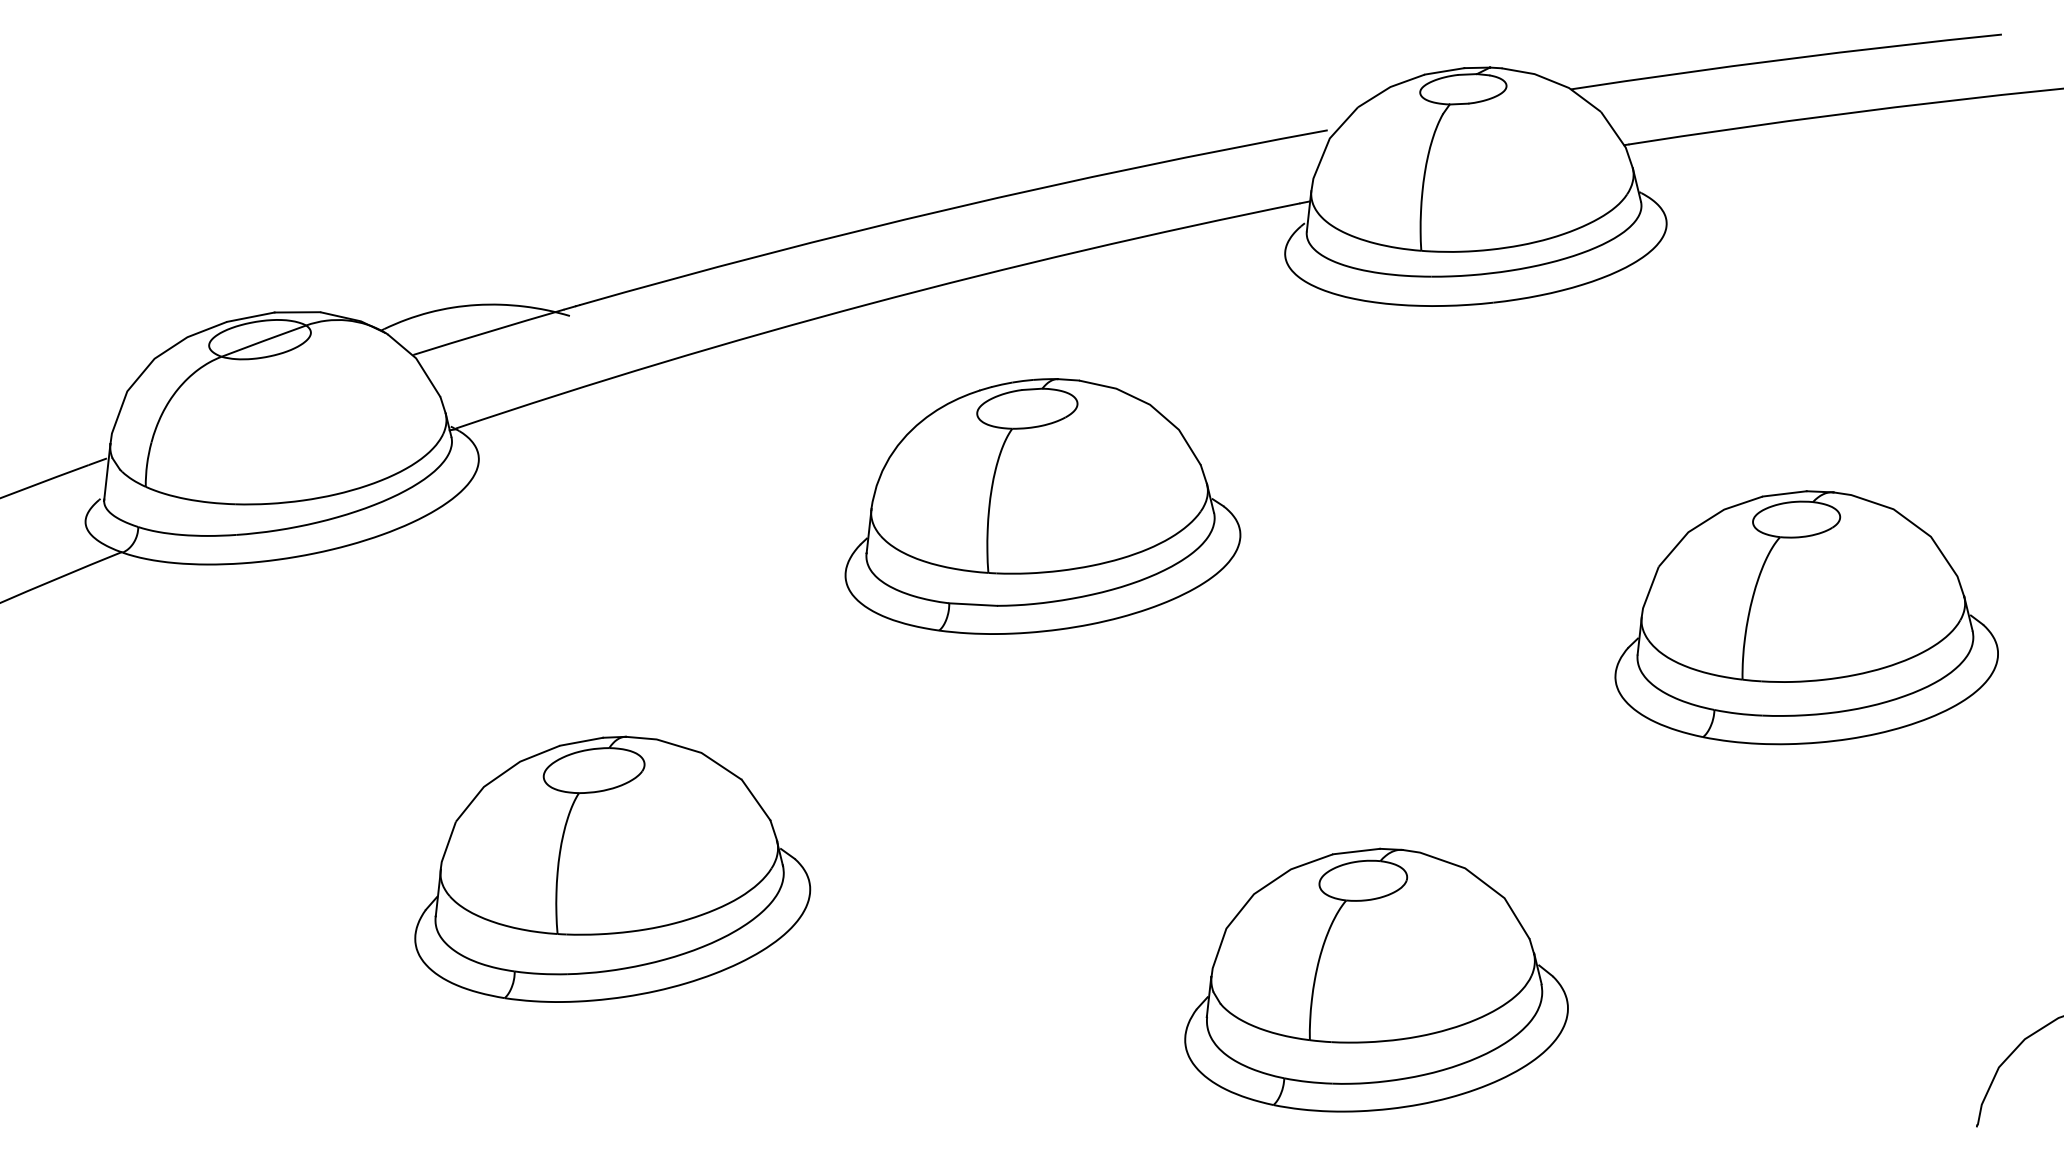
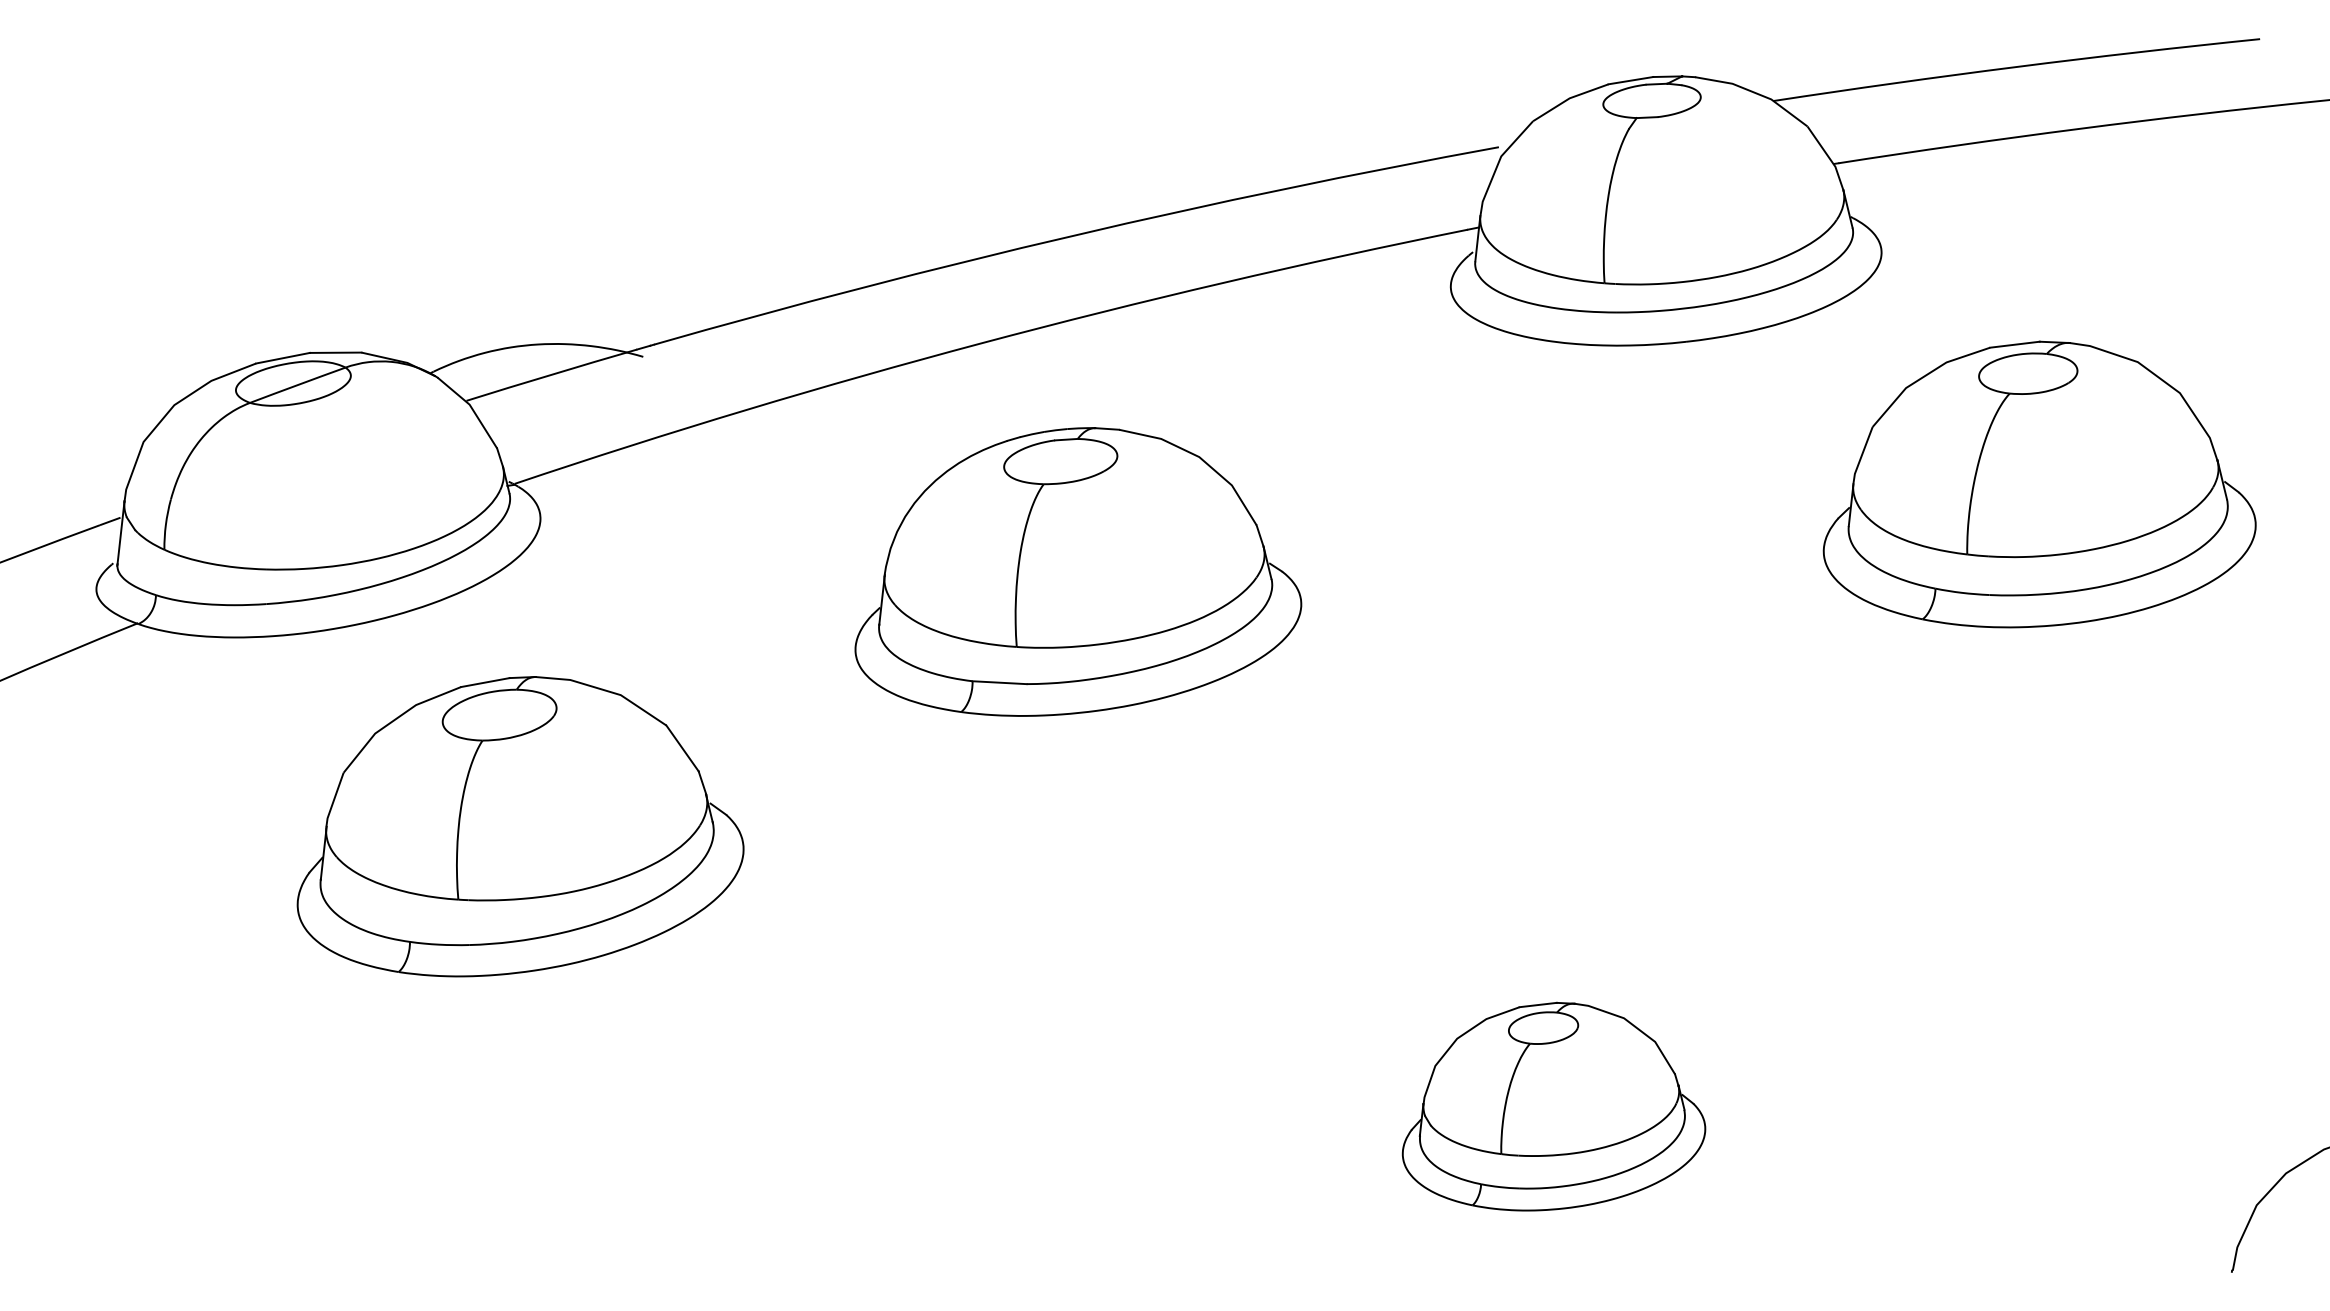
part: (1043, 506) -> (1078, 571), moved
part: (1806, 617) -> (2039, 484), moved
part: (612, 869) -> (520, 826), moved
part: (1376, 979) -> (1553, 1106), size x0.7

